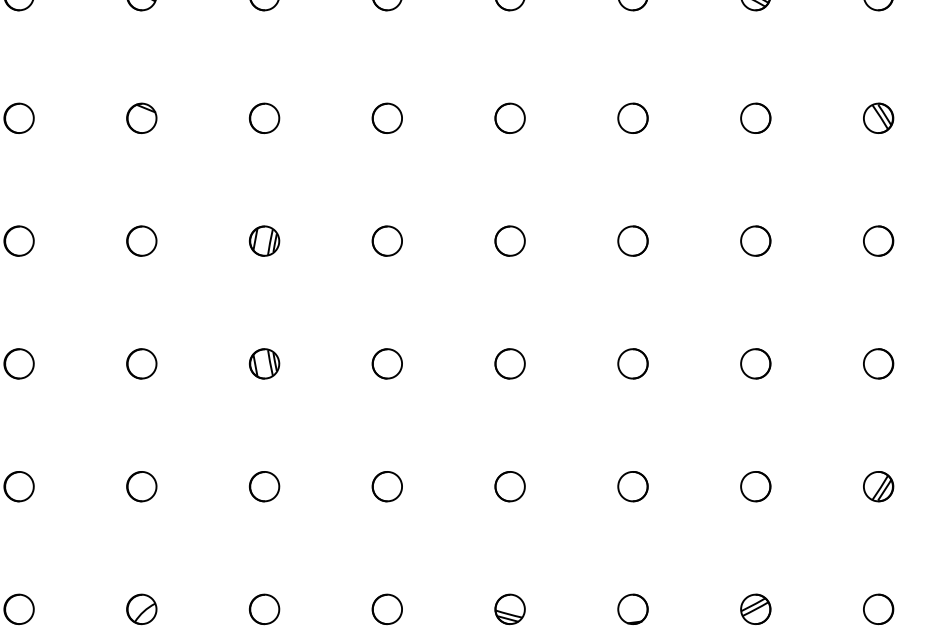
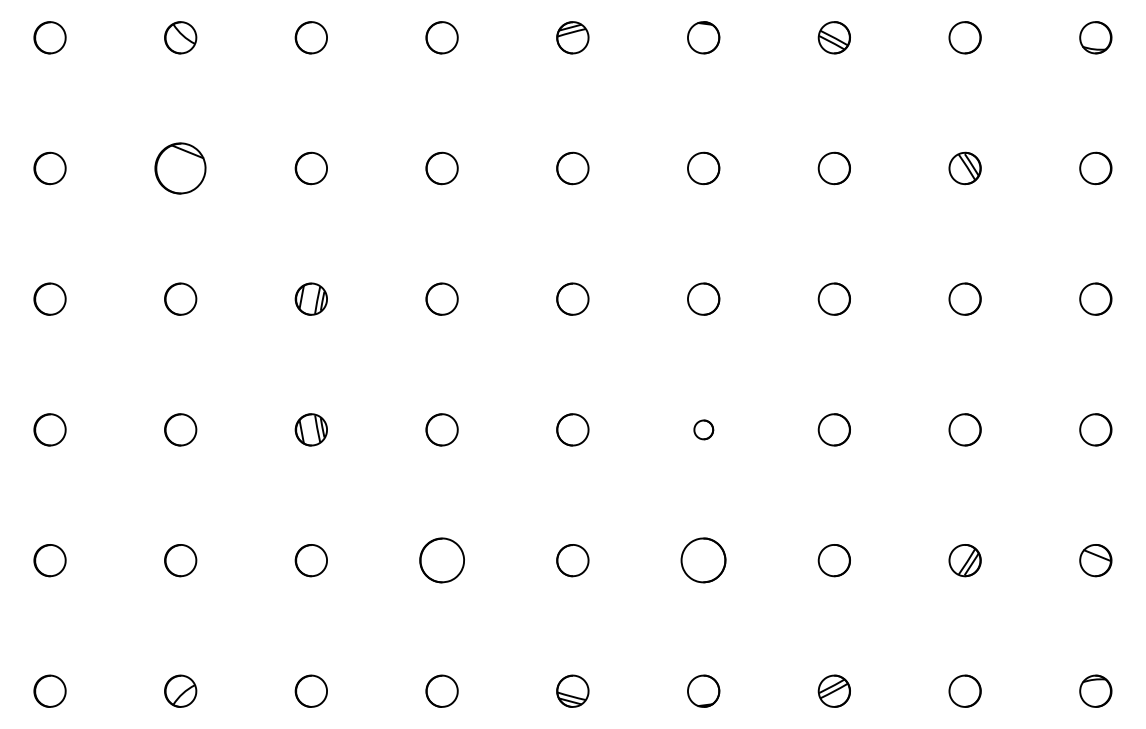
part: (141, 118) -> (180, 168), size x1.6
part: (632, 363) -> (703, 429), size x0.6
part: (386, 486) -> (441, 560), size x1.4
part: (632, 486) -> (703, 560), size x1.4

